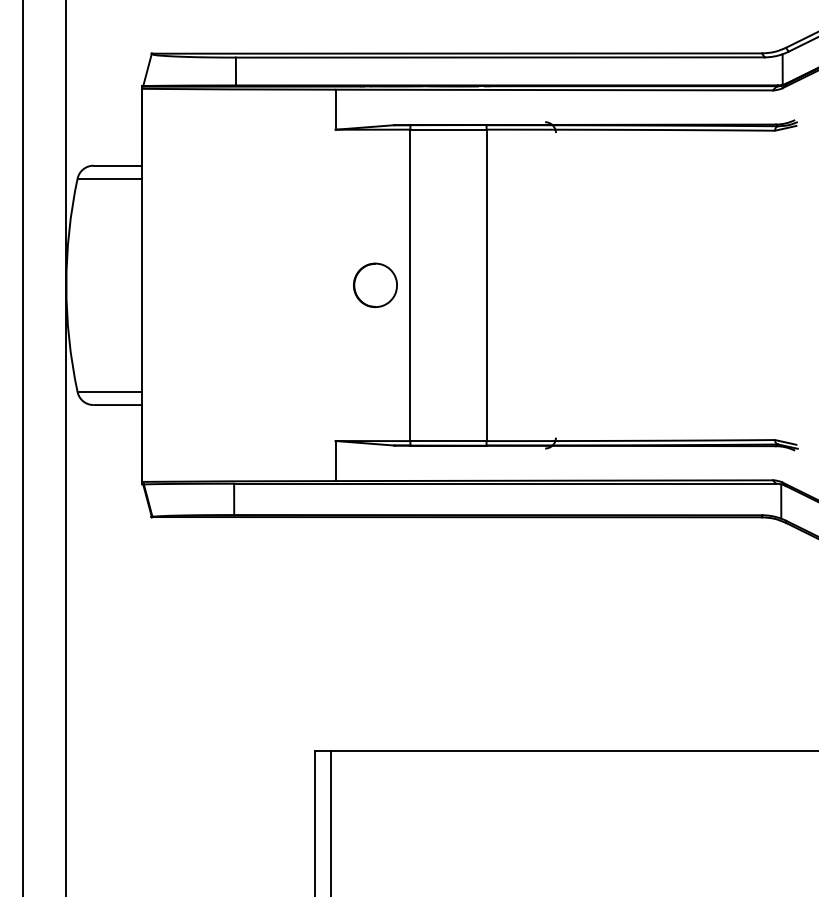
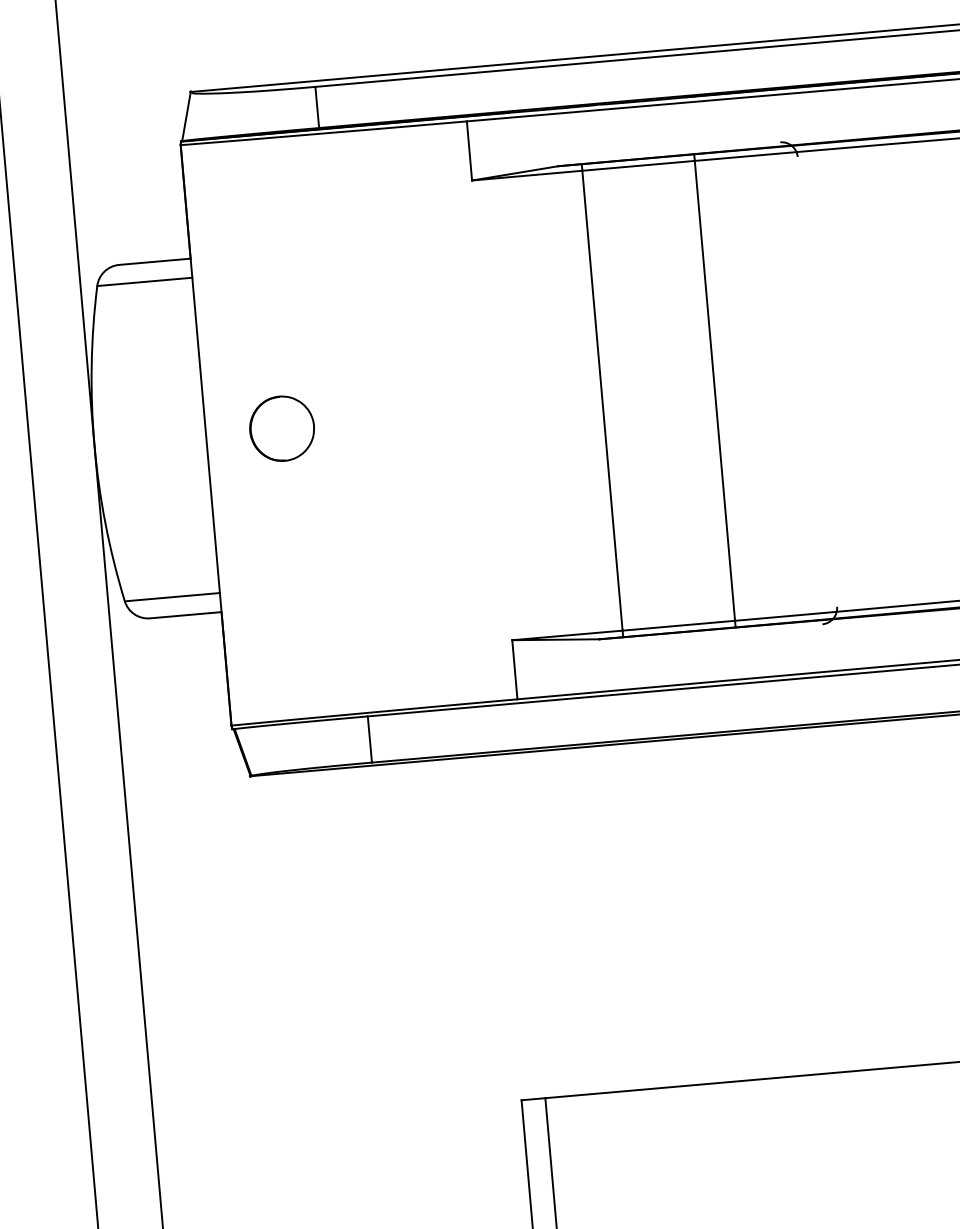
part: (375, 284) -> (282, 427), moved

